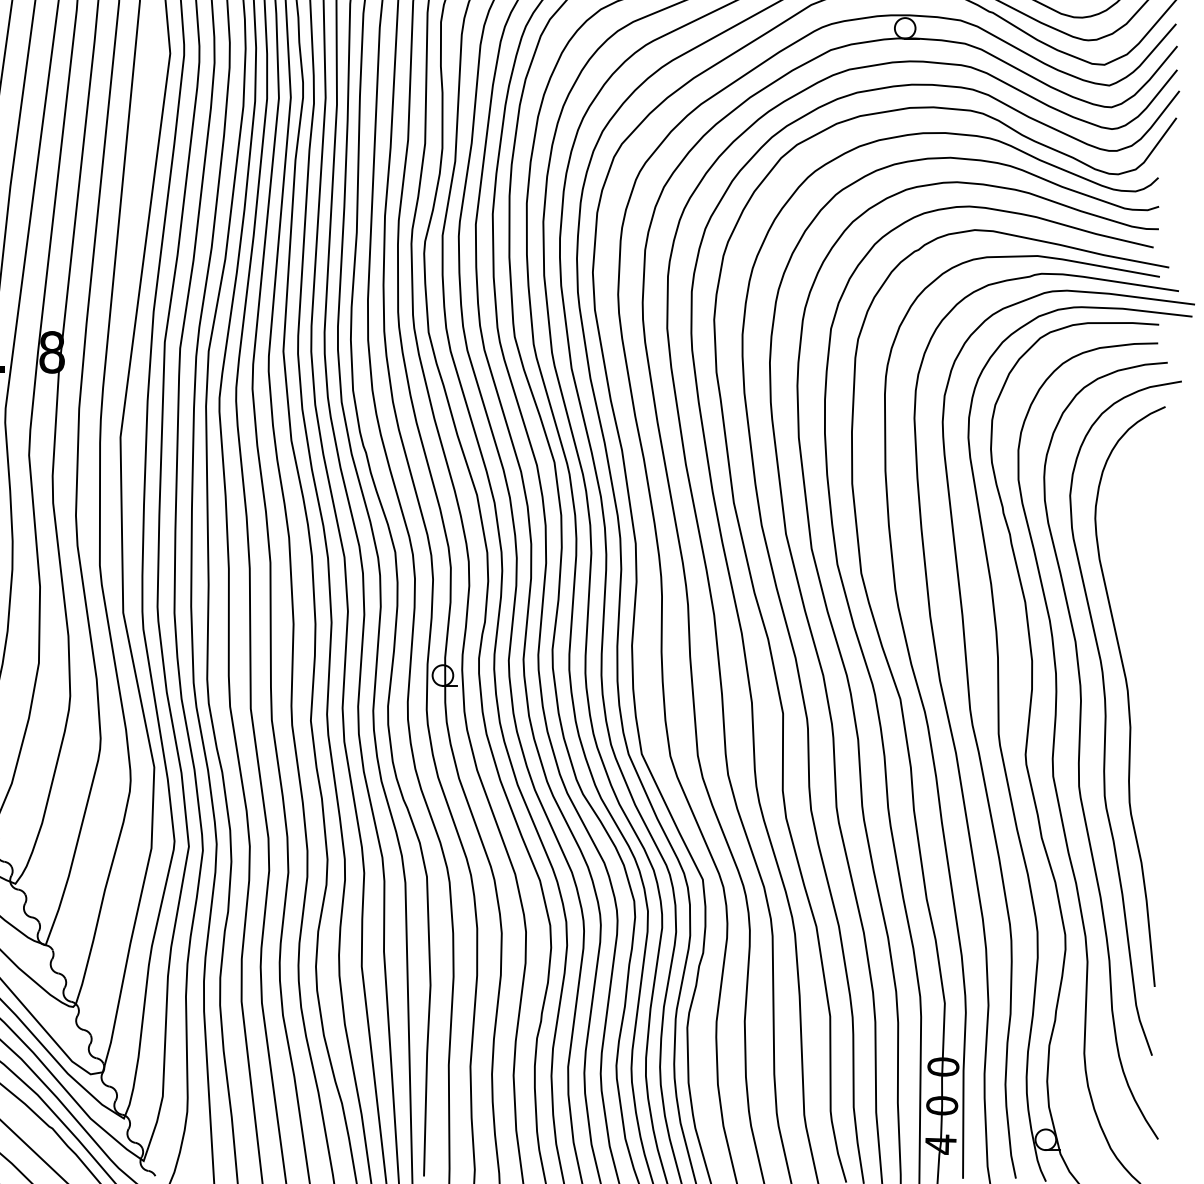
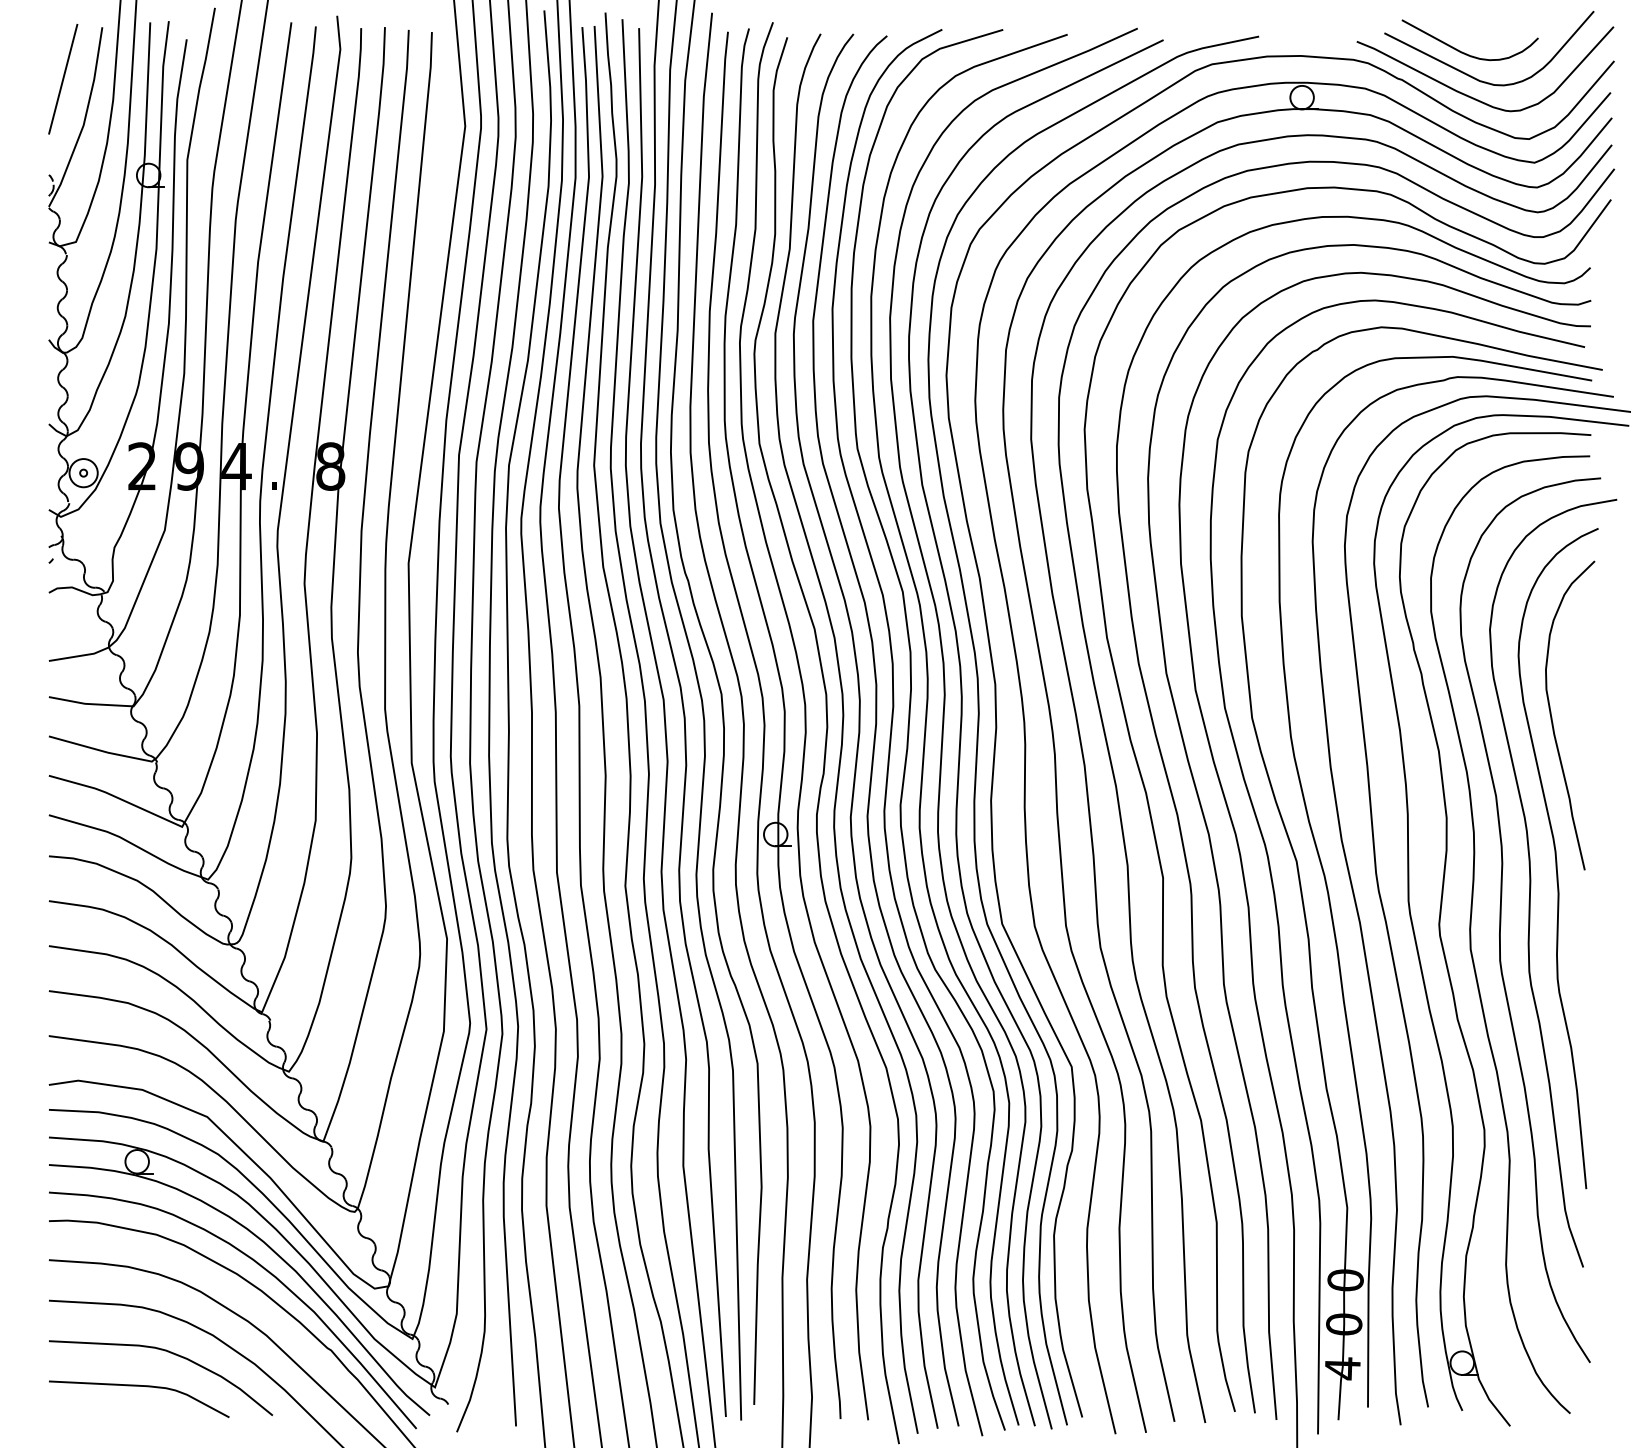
curve: (1125, 572) -> (1552, 717), added

